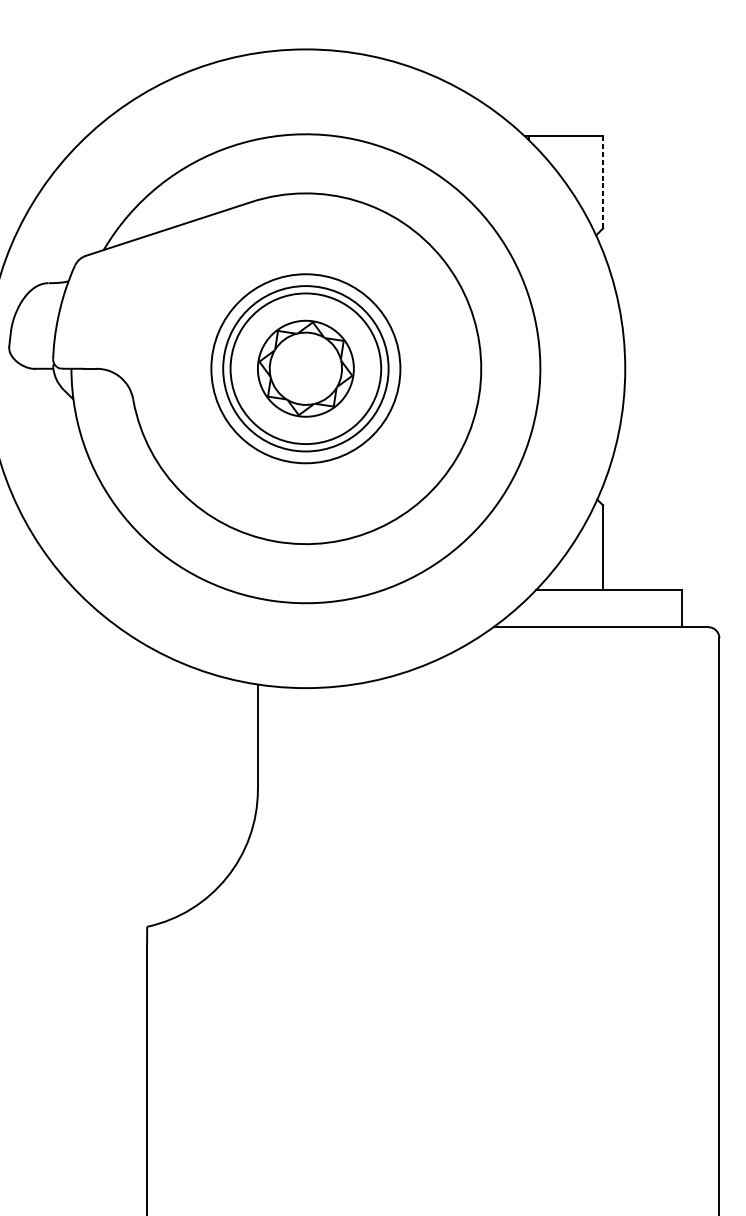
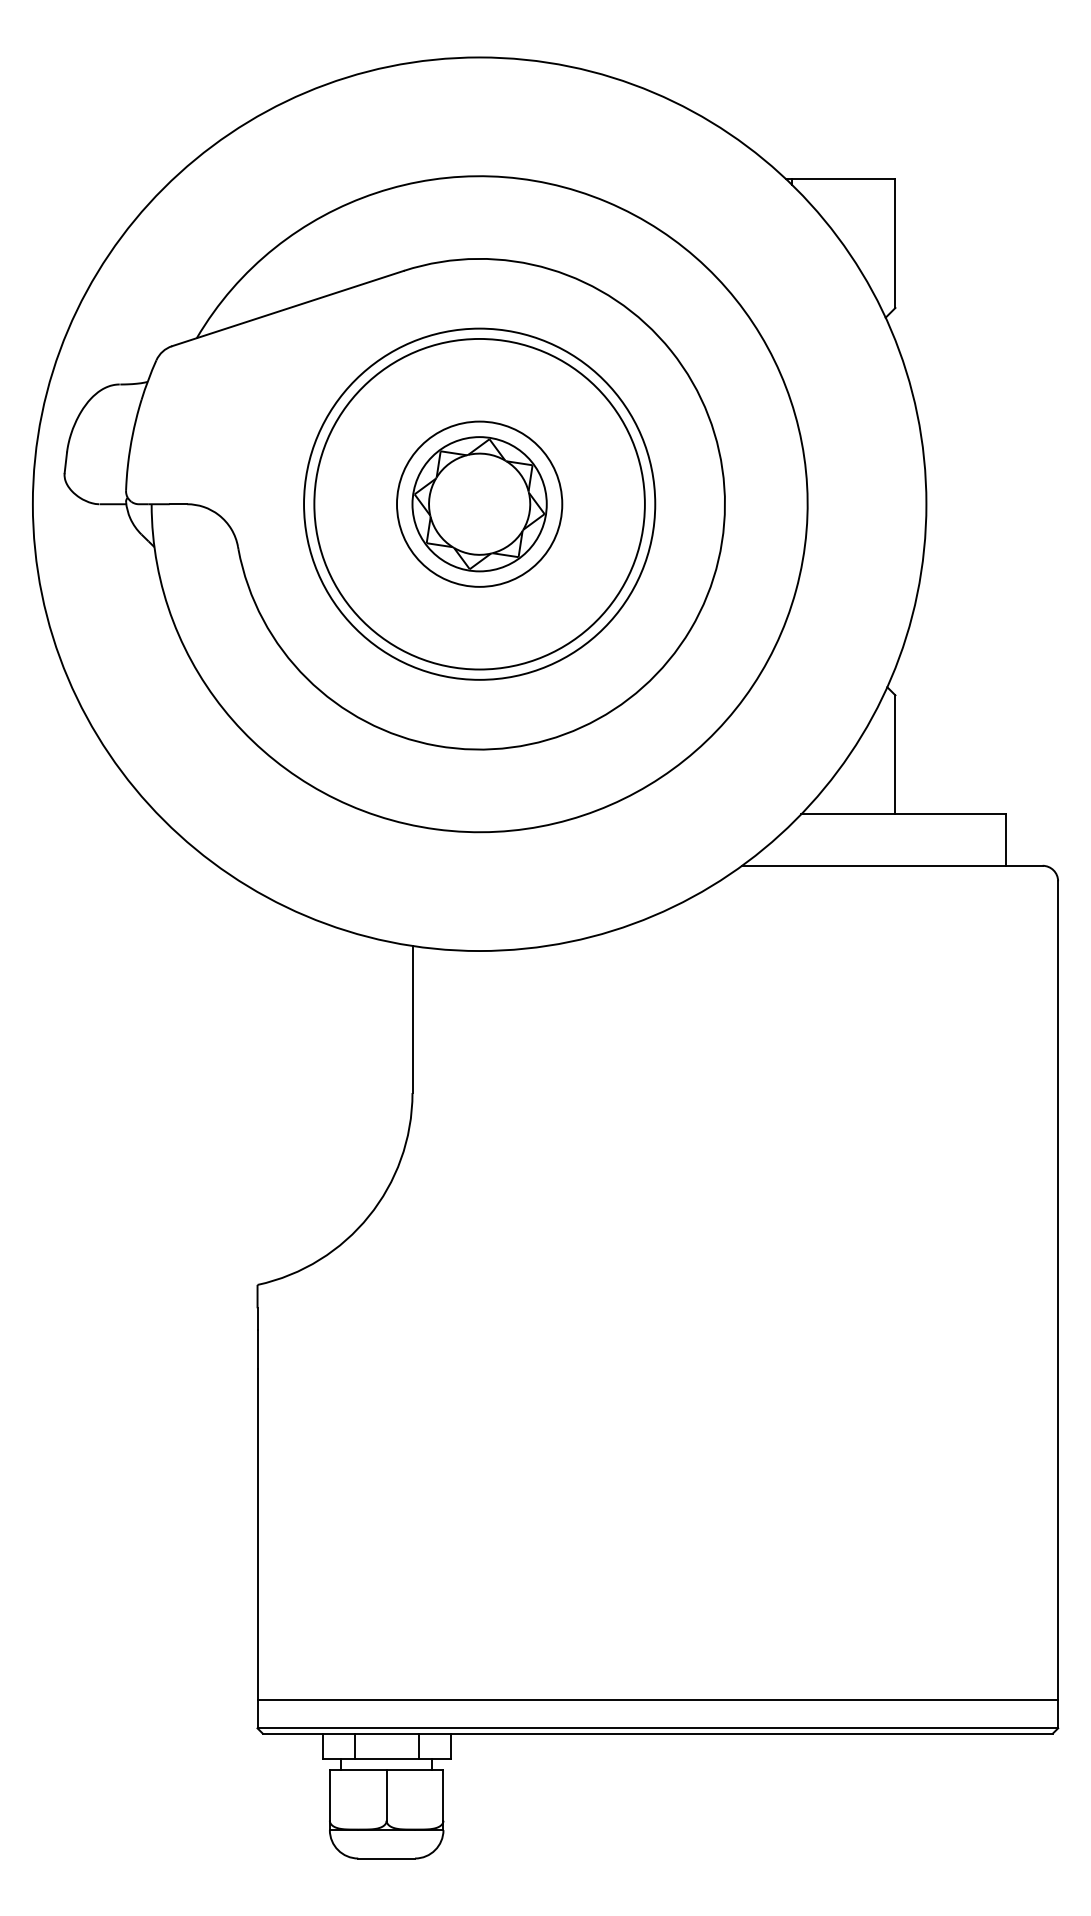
line: (603, 182) -> (895, 243), dashed -> solid
circle: (305, 368) -> (479, 503), size x0.62
circle: (305, 368) -> (479, 503), size x1.43
circle: (305, 368) -> (479, 503), size x1.67

